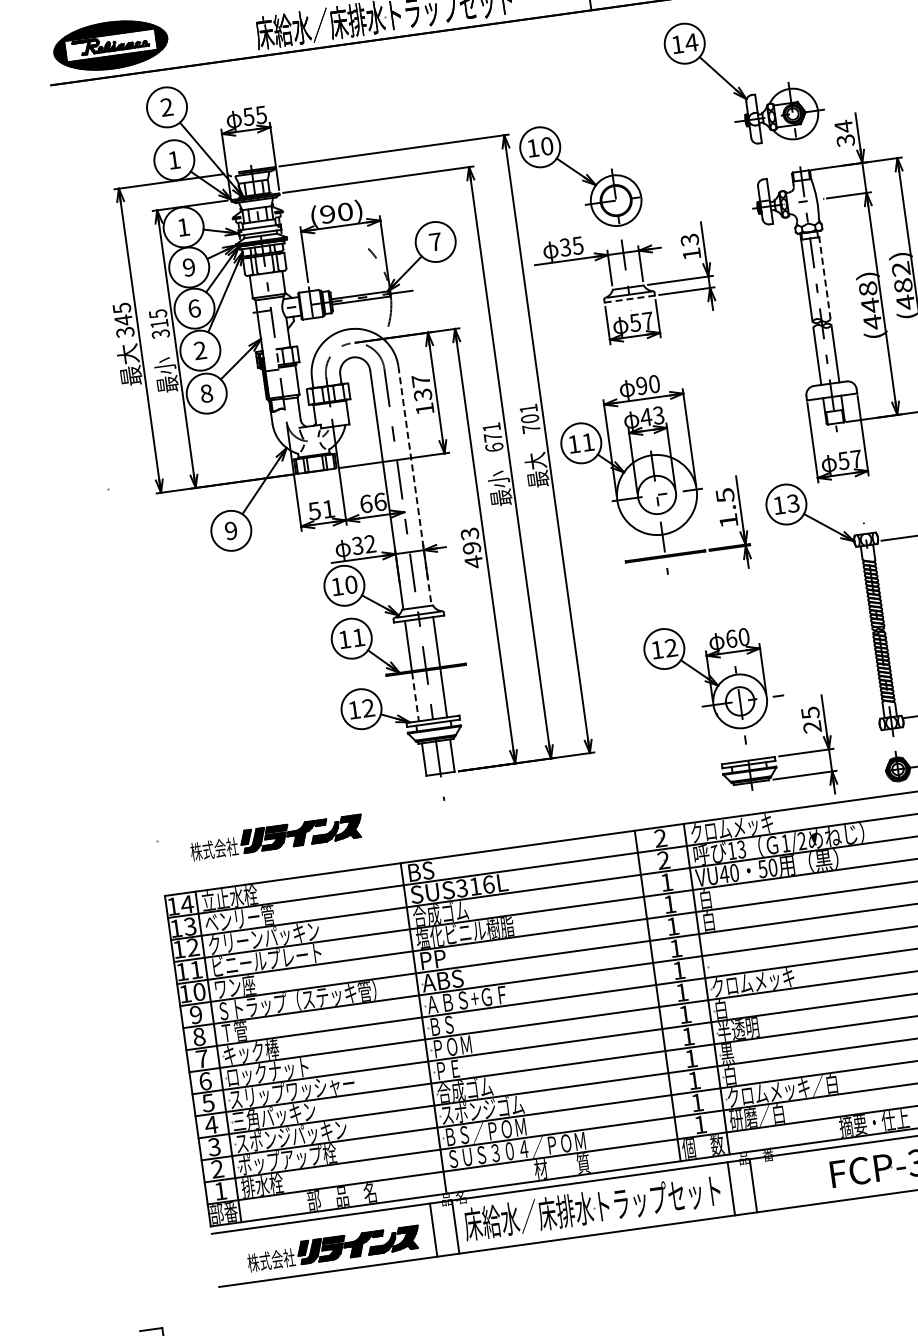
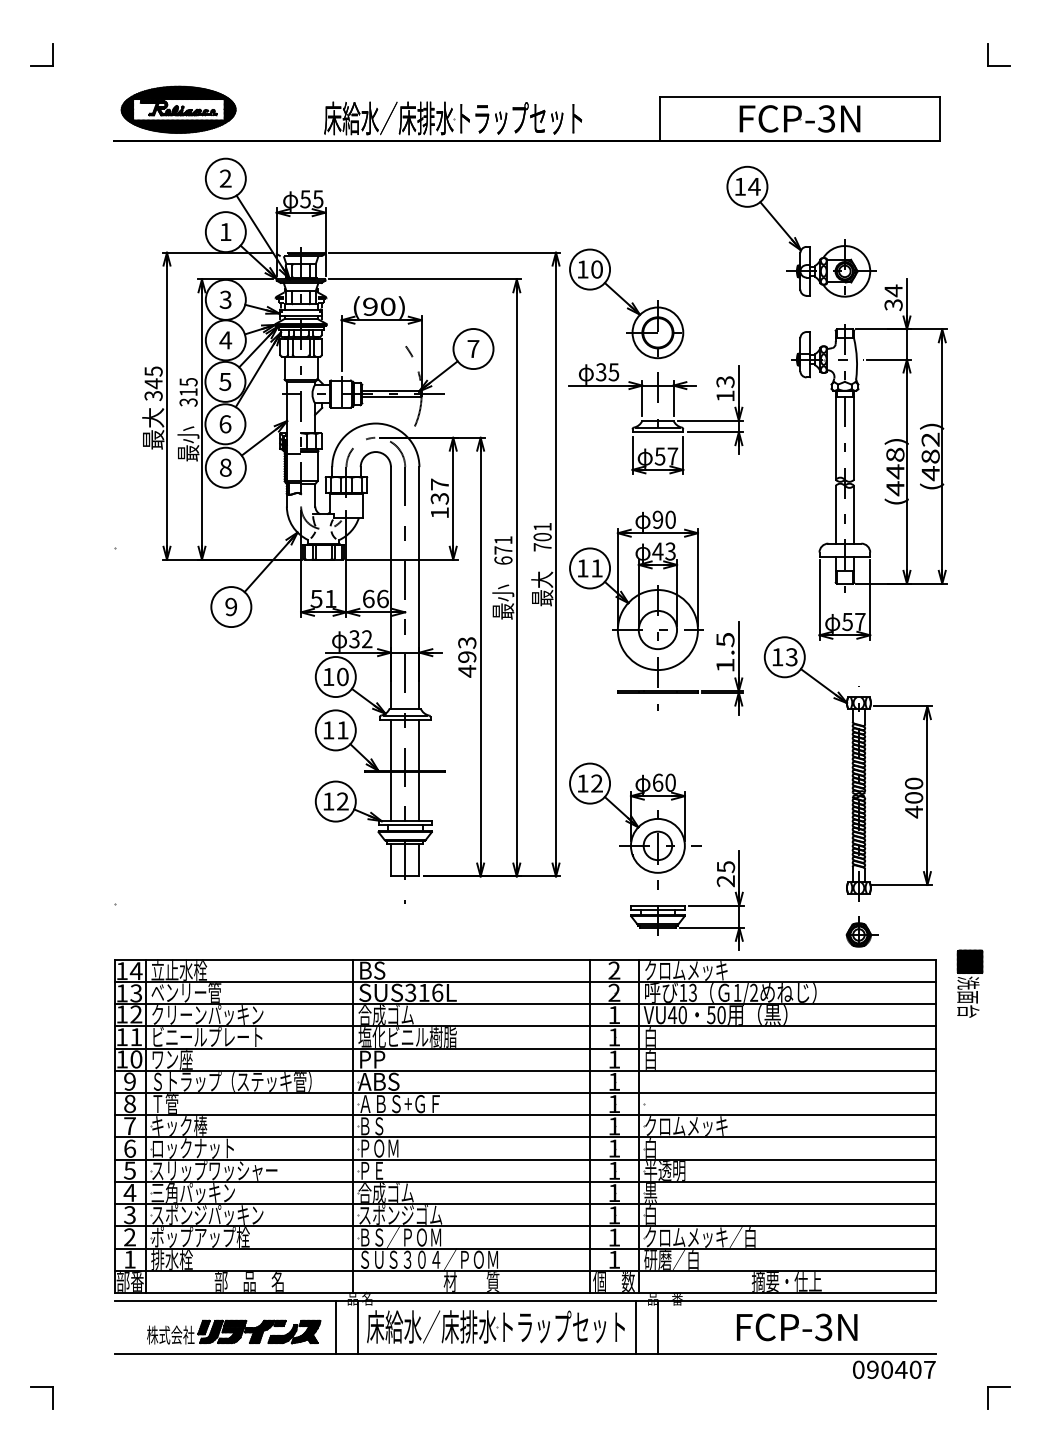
text: (183, 227) -> (225, 299), 1 -> 3
text: (188, 267) -> (225, 340), 9 -> 4
line: (824, 274) -> (854, 434), dashed -> solid
line: (630, 299) -> (658, 432), dashed -> solid
text: (194, 308) -> (225, 381), 6 -> 5
text: (200, 350) -> (225, 424), 2 -> 6
line: (415, 485) -> (419, 587), dashed -> solid
line: (415, 696) -> (390, 796), dashed -> solid
part: (740, 712) -> (656, 856), moved
part: (276, 836) -> (234, 916), removed

